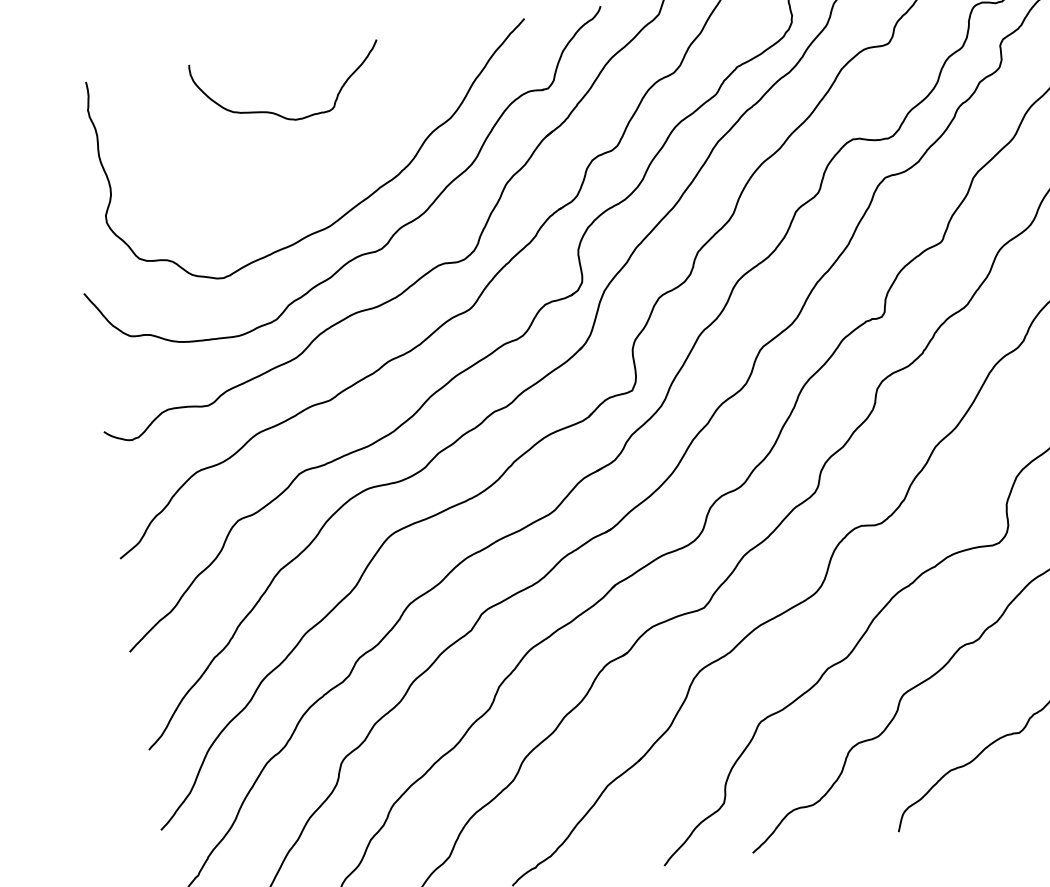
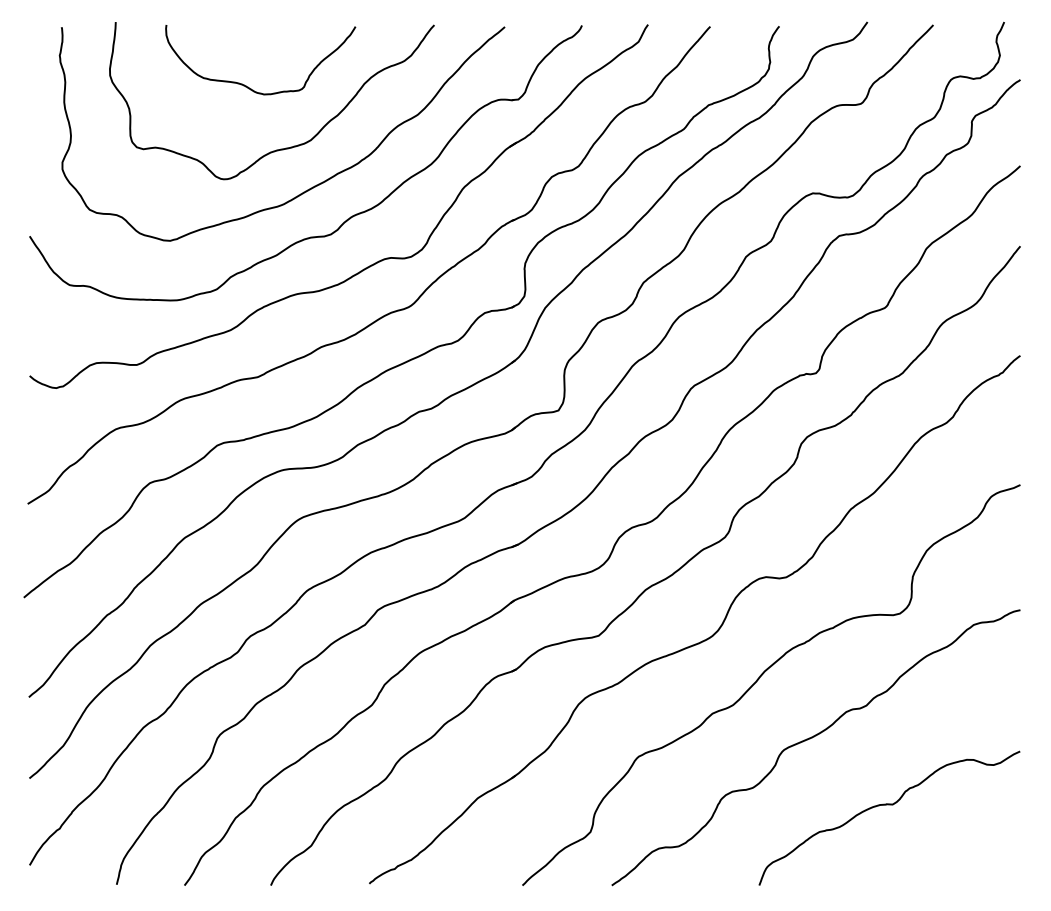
curve: (319, 170) -> (280, 148), added

